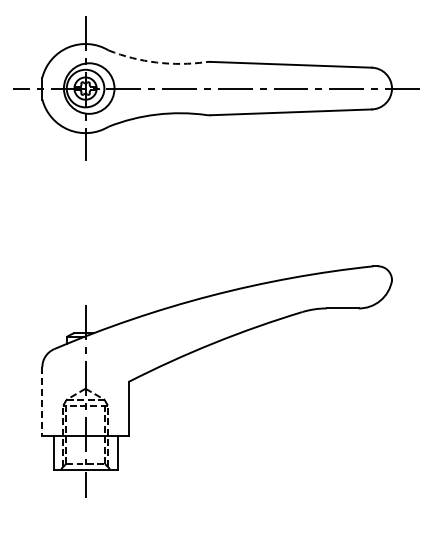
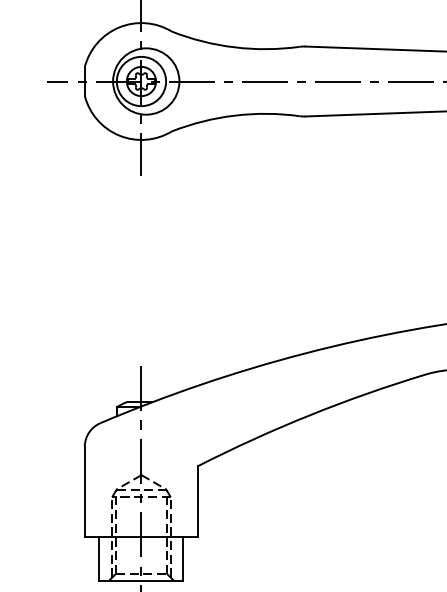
arc: (156, 62) -> (234, 47), dashed -> solid
line: (42, 401) -> (84, 491), dashed -> solid

